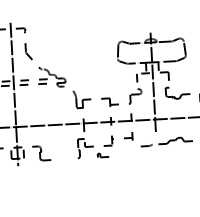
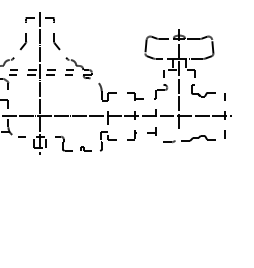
part: (102, 154) -> (85, 148), moved

